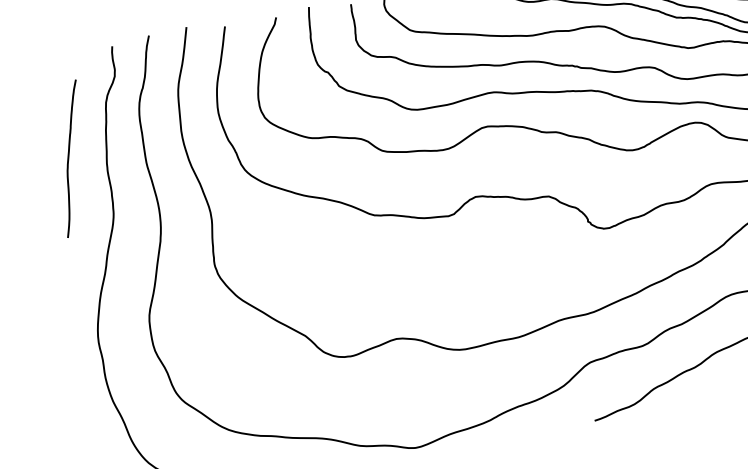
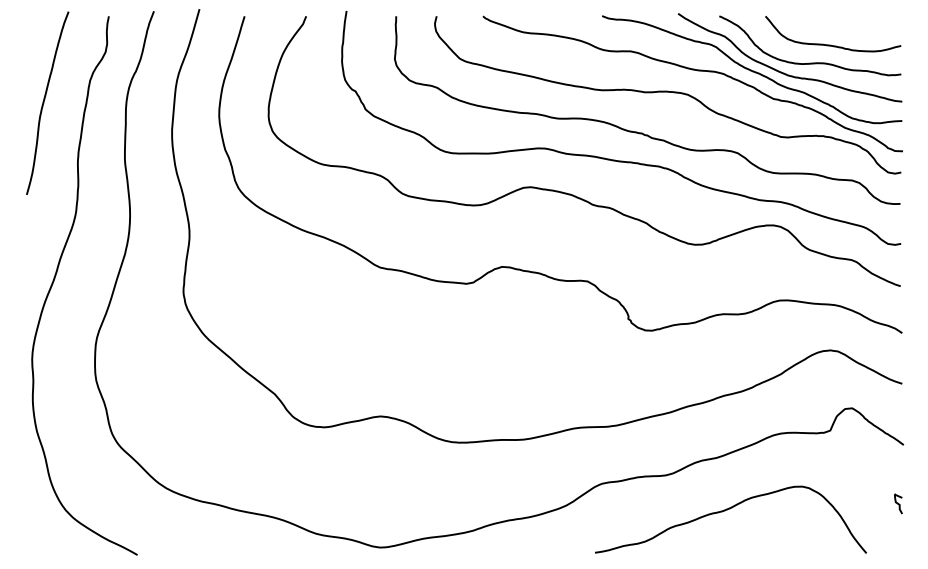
curve: (69, 158) -> (44, 102), moved

